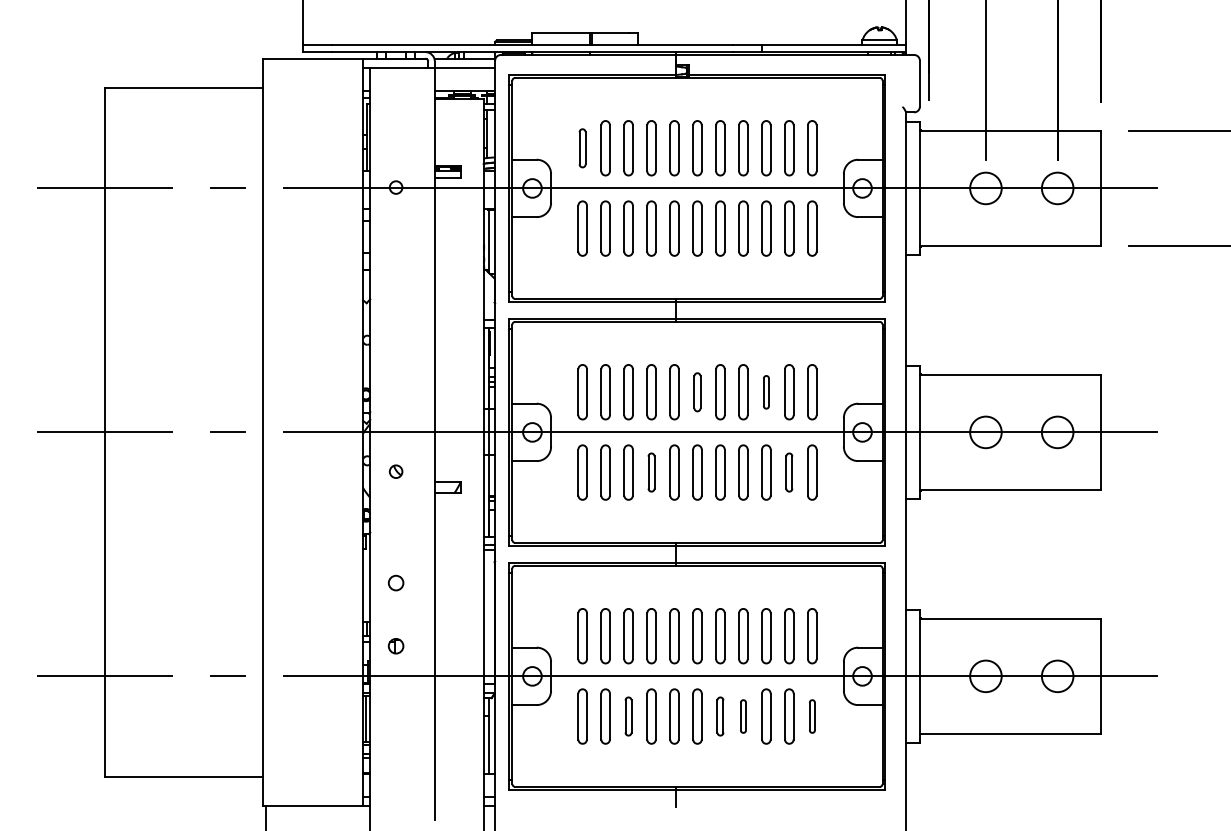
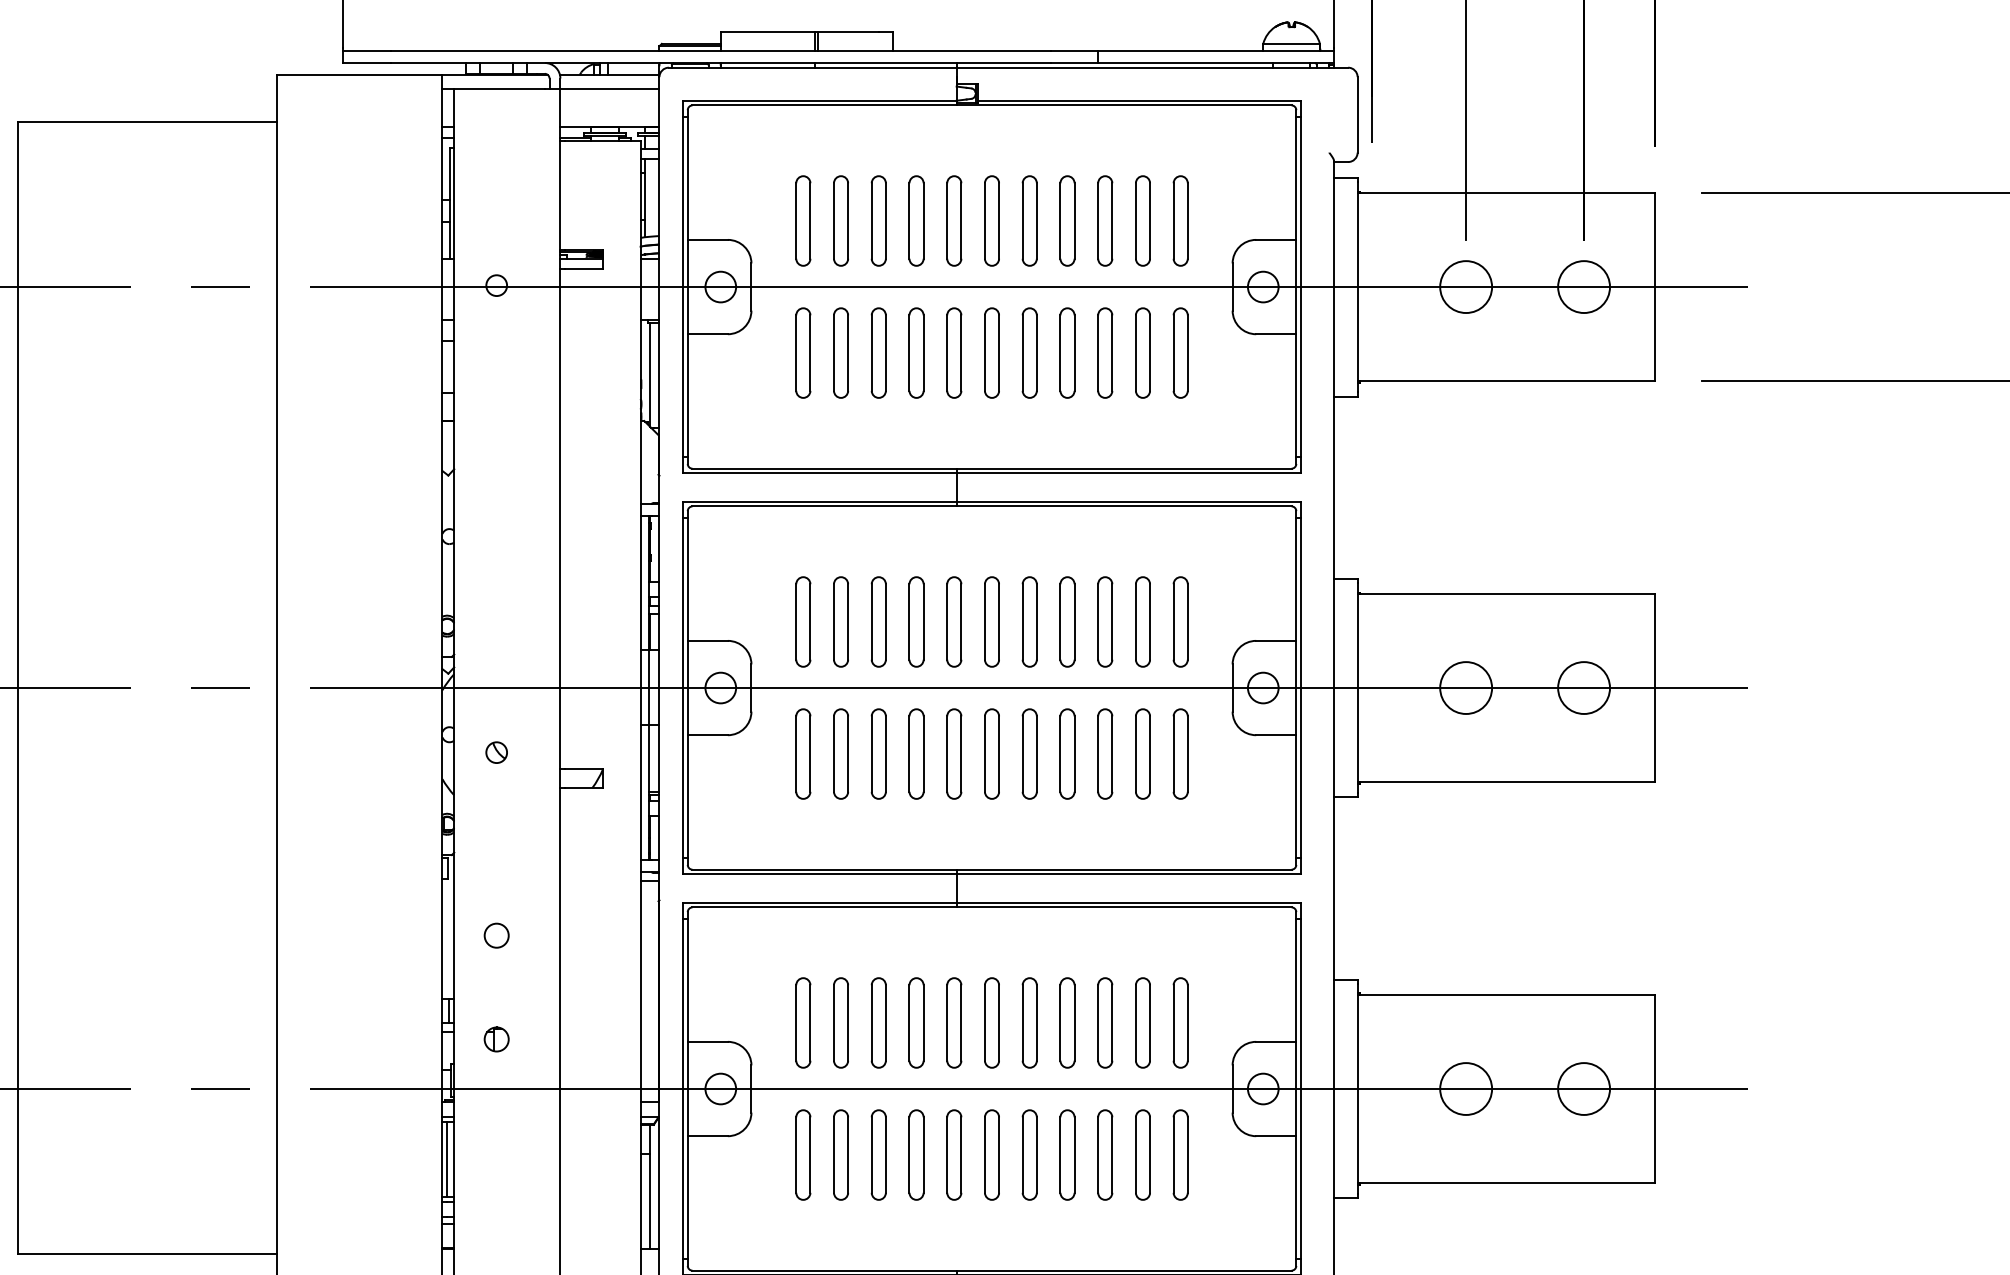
part: (582, 148) -> (803, 221), size x1.43
part: (697, 392) -> (992, 622), size x1.43
part: (766, 392) -> (1105, 622), size x1.67
part: (651, 472) -> (916, 753), size x1.43
part: (789, 472) -> (1143, 753), size x1.43
part: (628, 716) -> (878, 1154), size x1.43
part: (720, 716) -> (1029, 1154), size x1.43
part: (743, 716) -> (1067, 1154), size x1.67
part: (812, 716) -> (1181, 1154), size x1.67

